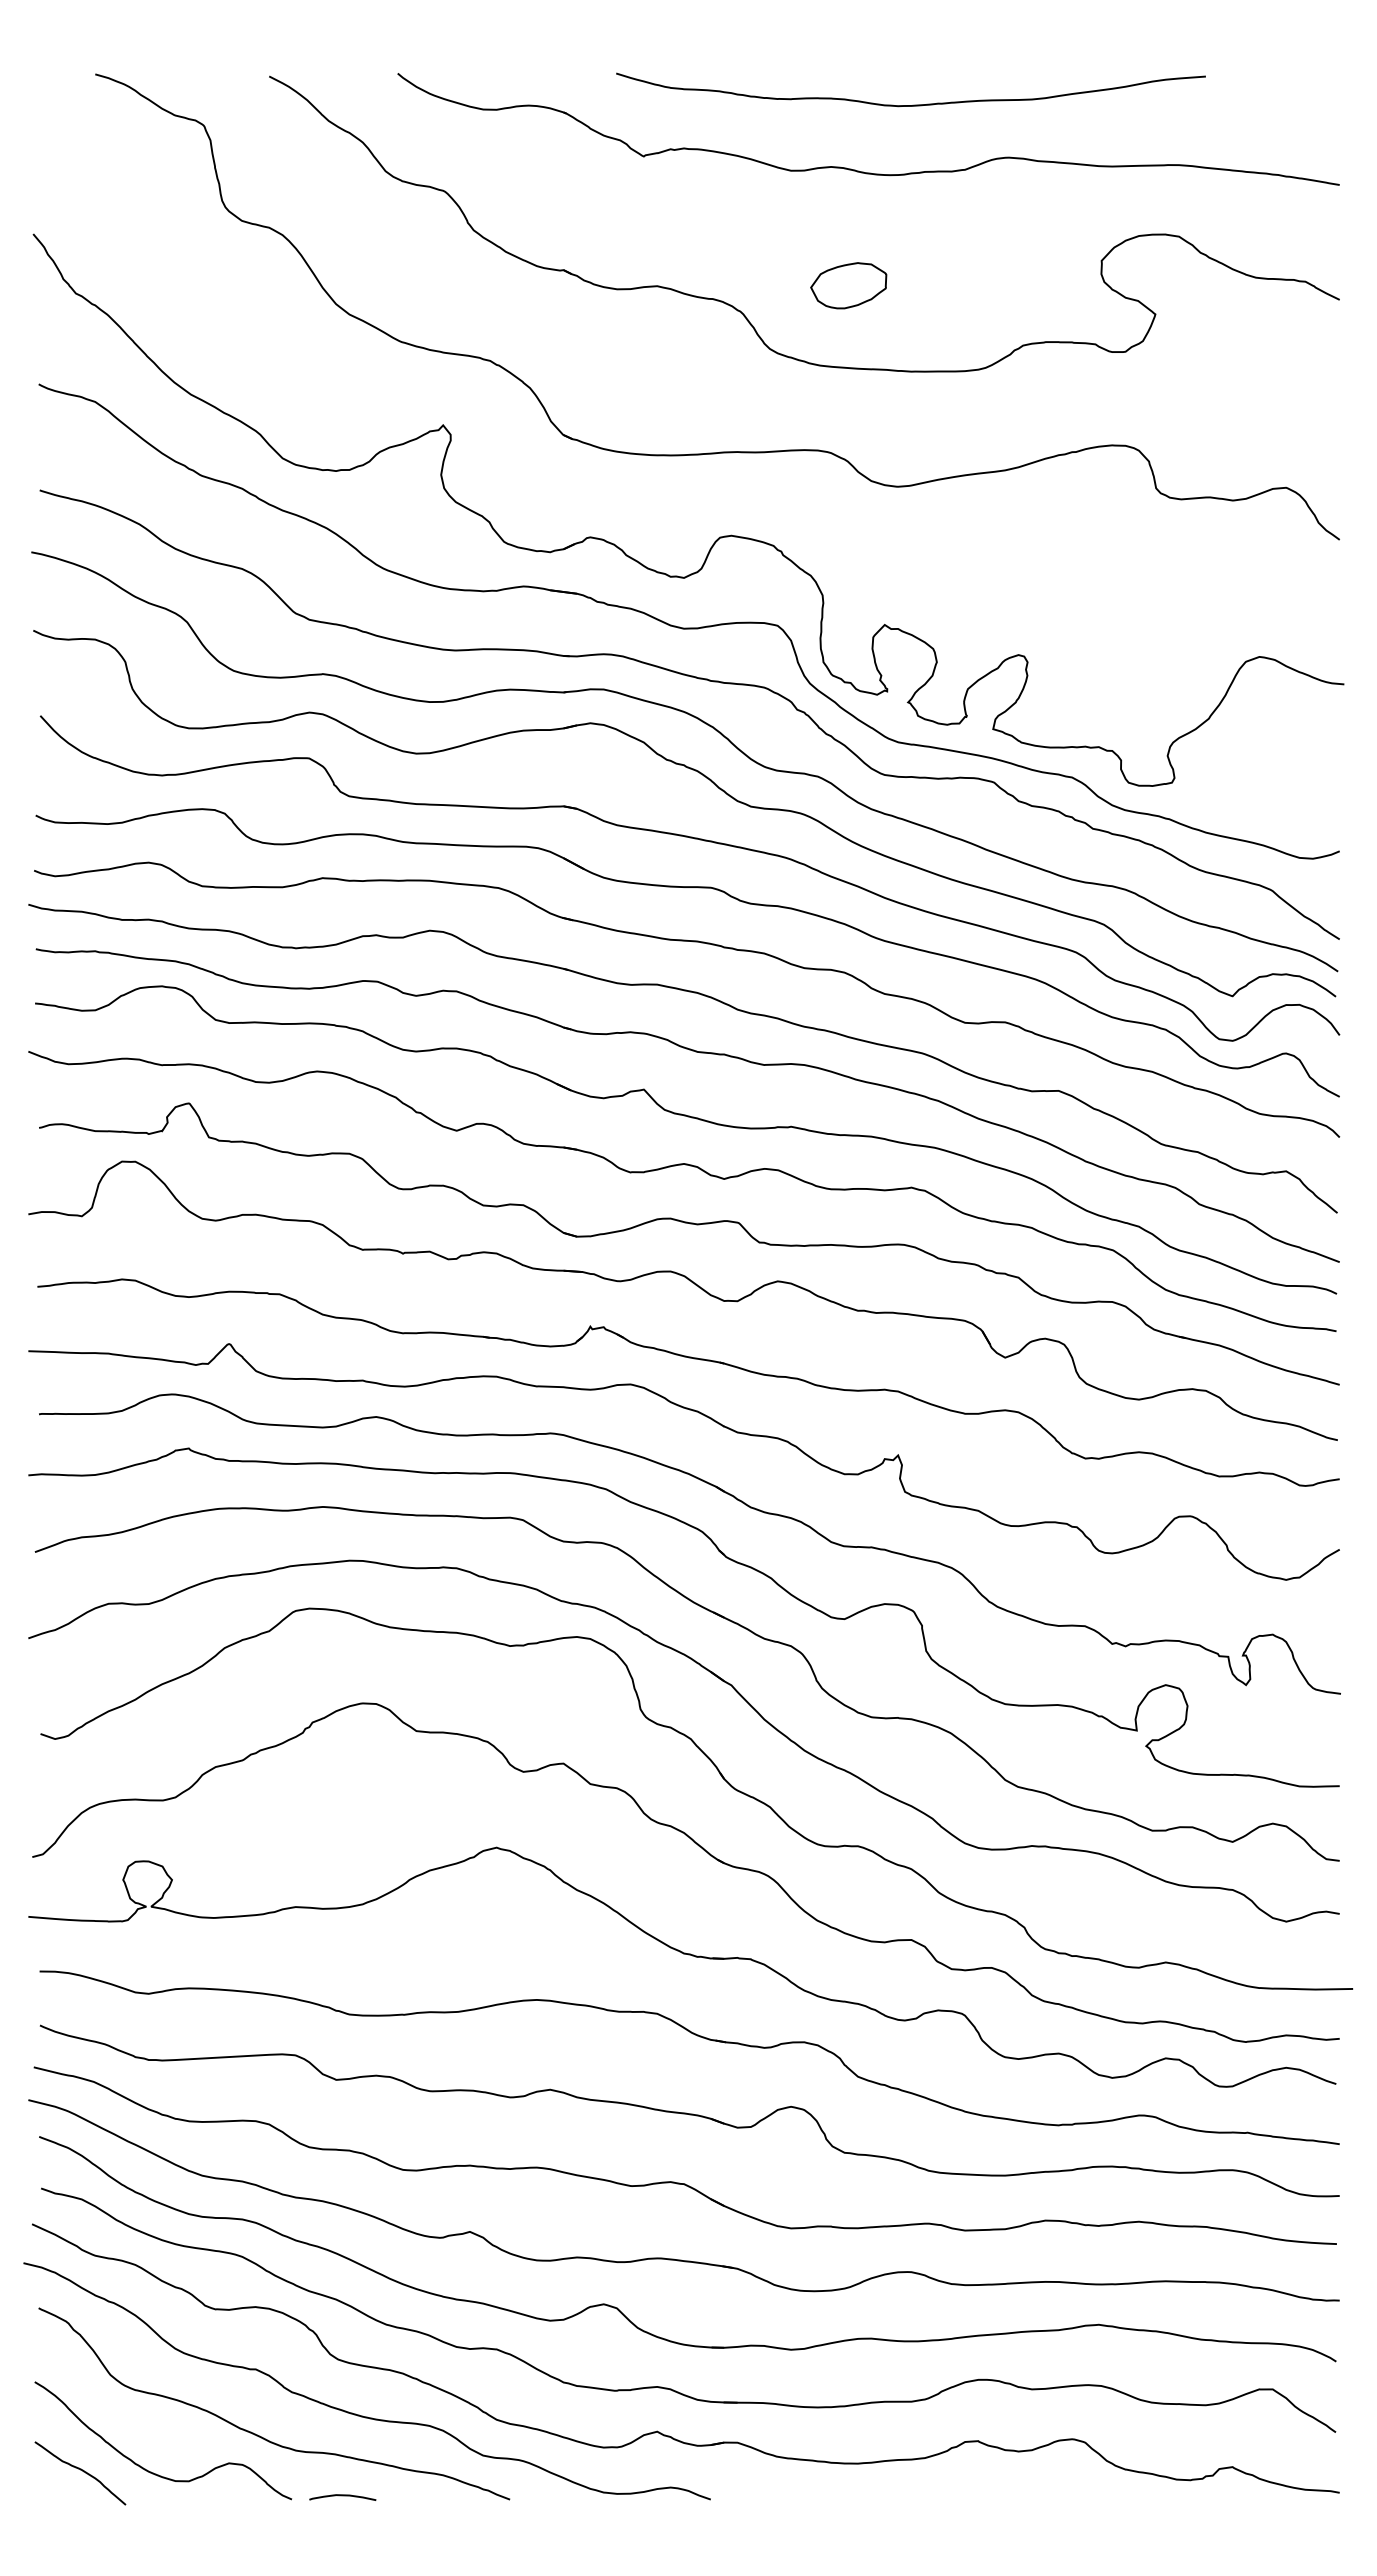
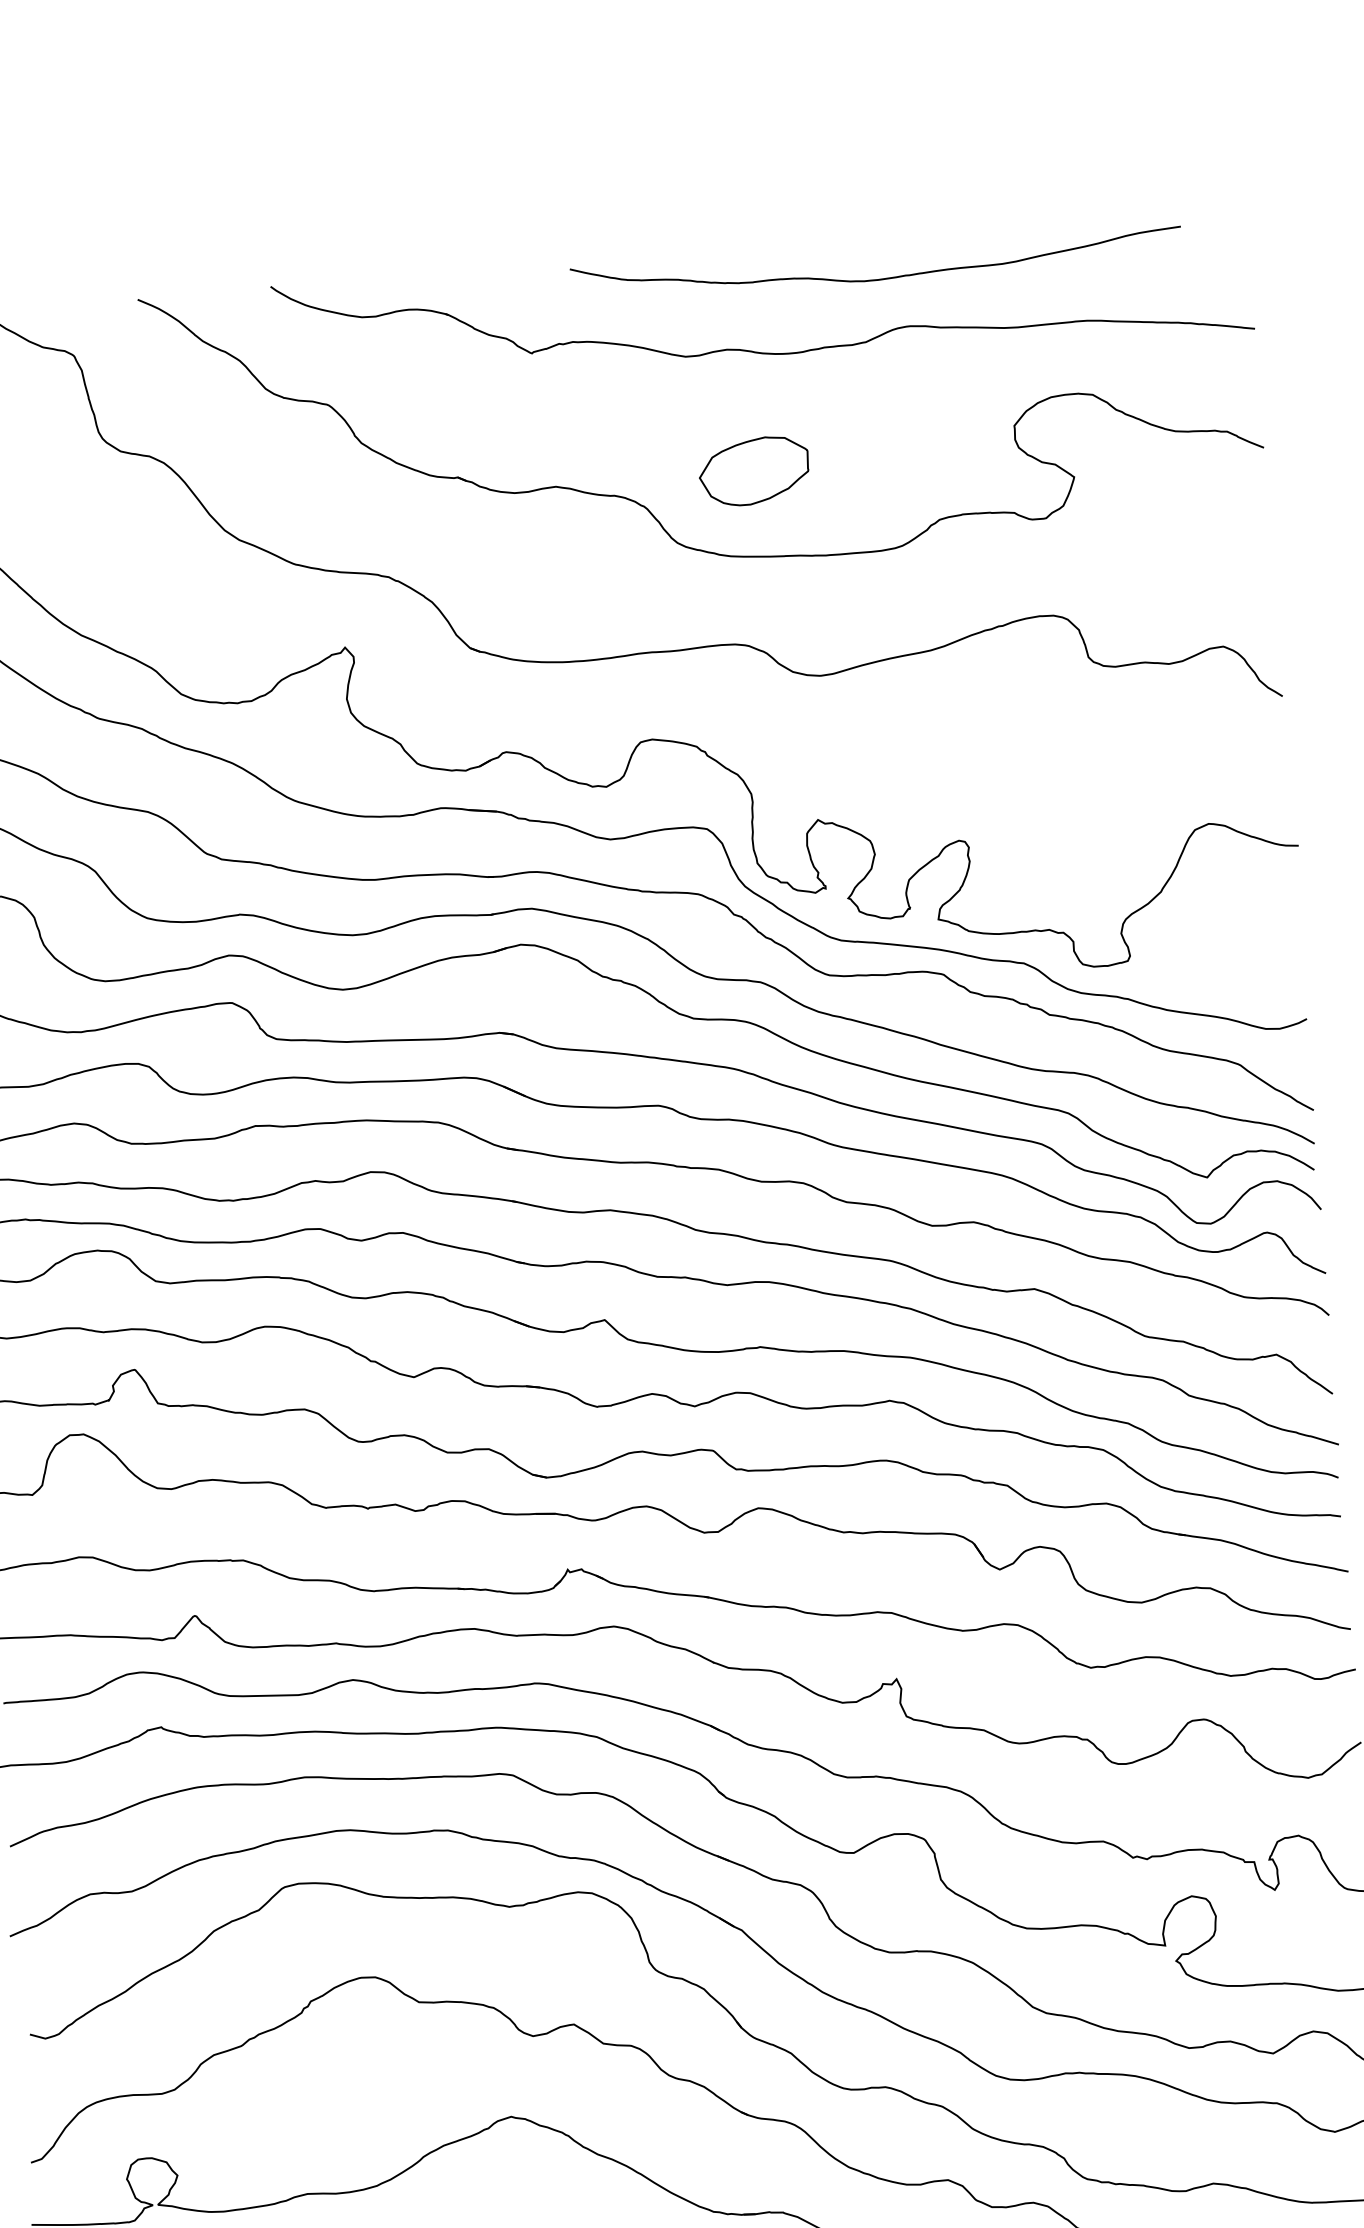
curve: (913, 104) -> (880, 278), moved
part: (848, 285) -> (754, 471), size x1.4

